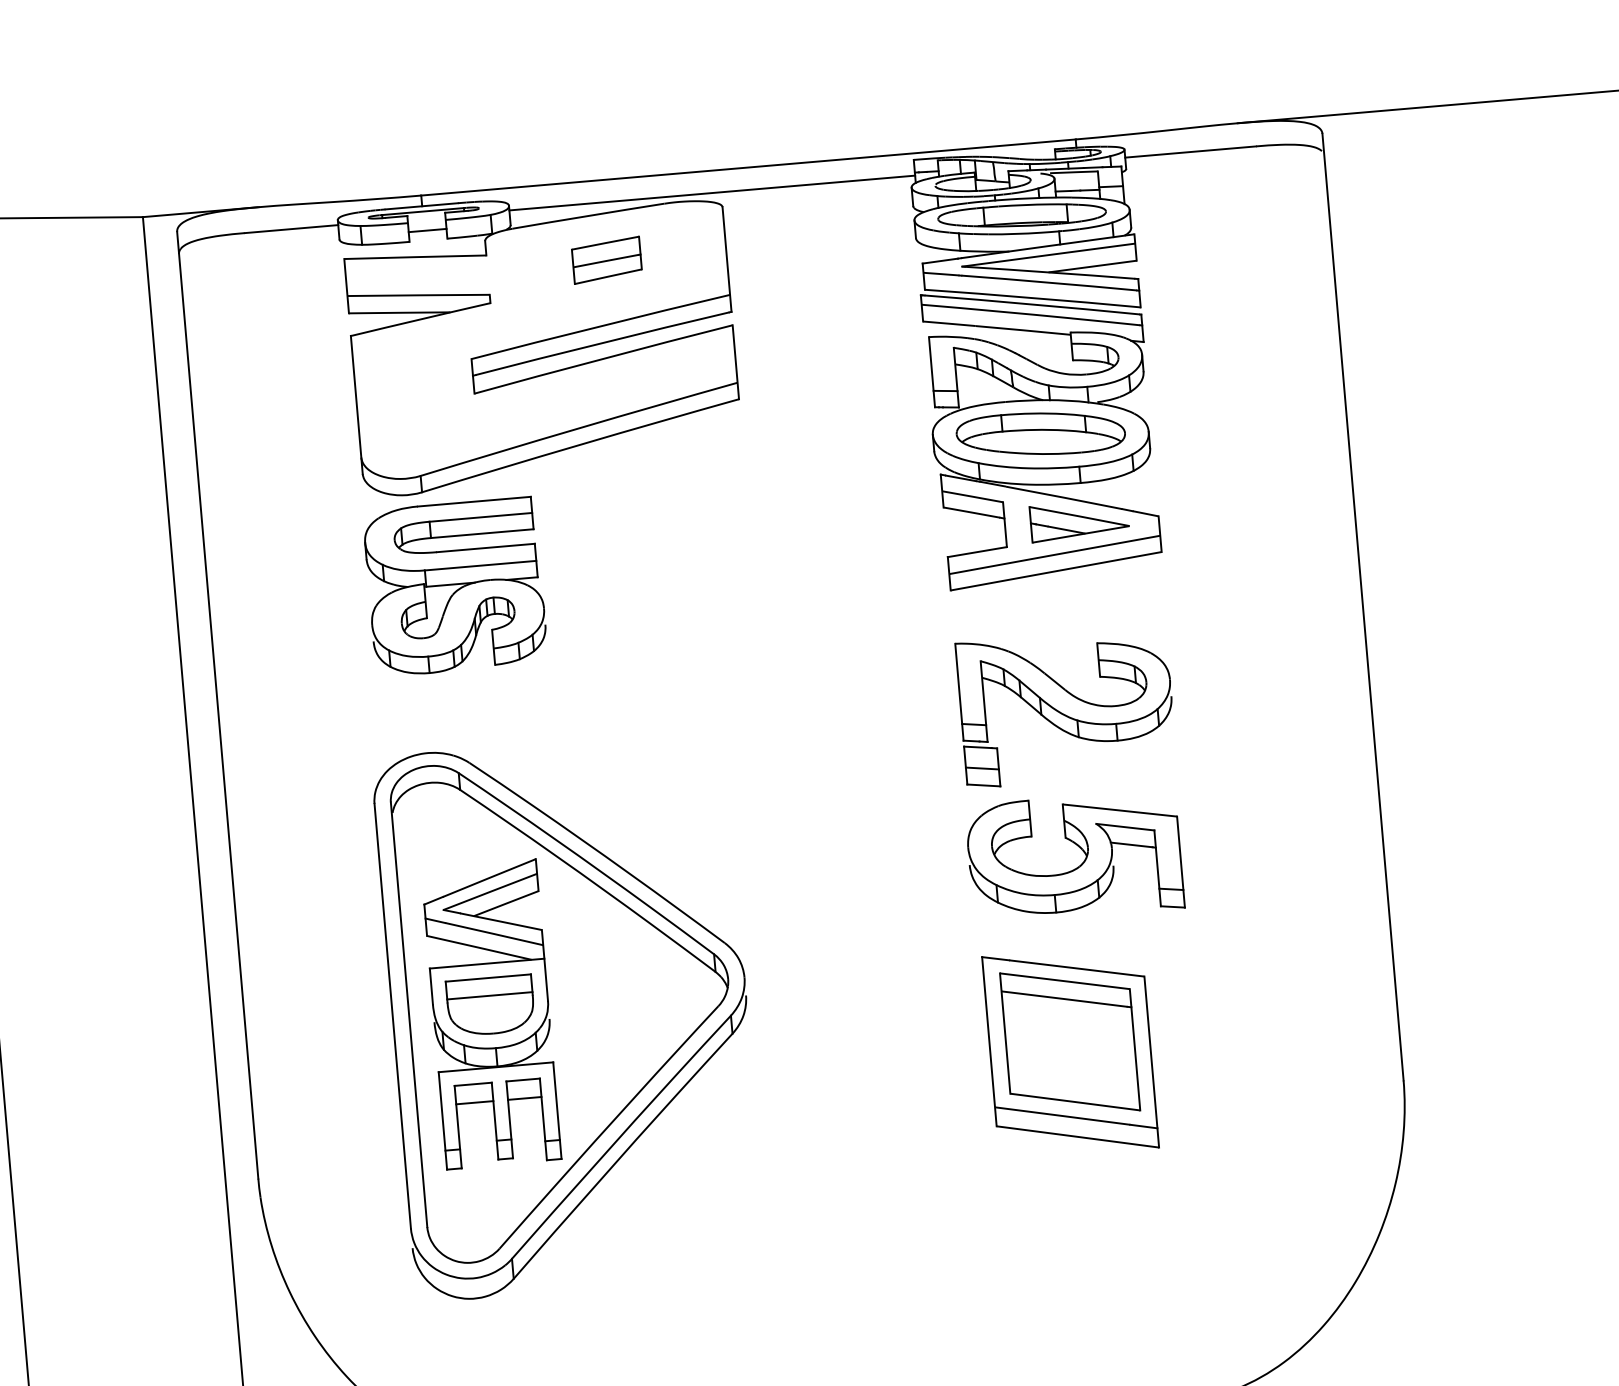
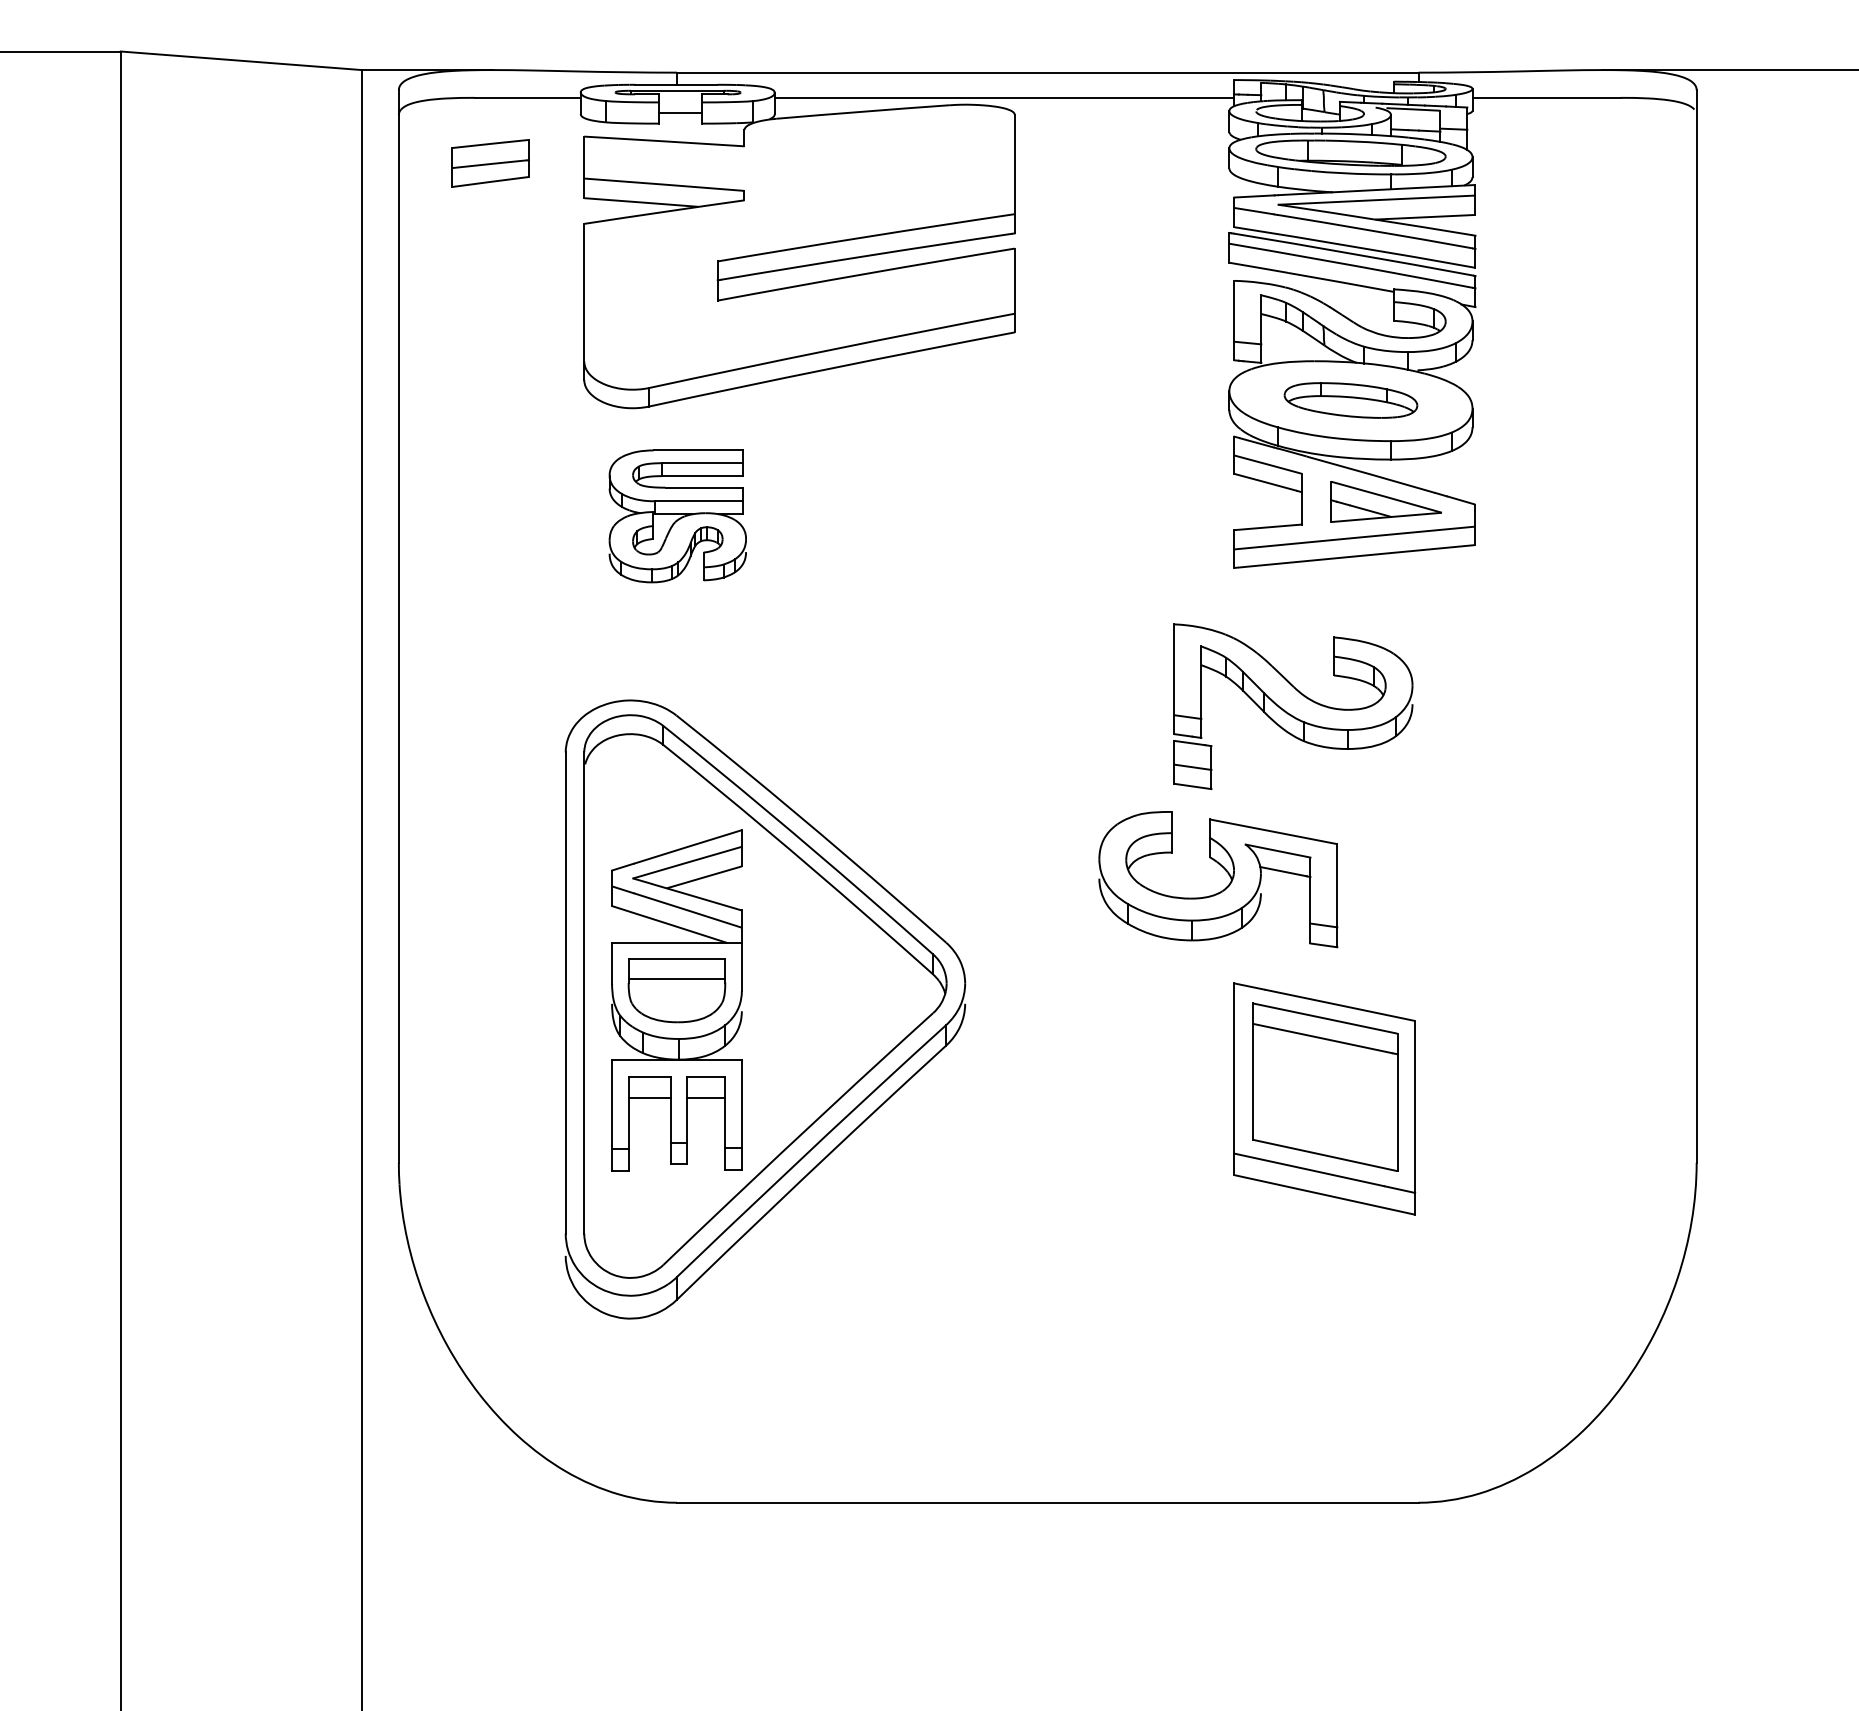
part: (606, 260) -> (490, 163), moved
part: (1040, 433) -> (1350, 400), size x0.7
part: (455, 587) -> (677, 516), size x0.7
part: (1066, 707) -> (1293, 706), moved
part: (1080, 849) -> (1225, 871), moved

